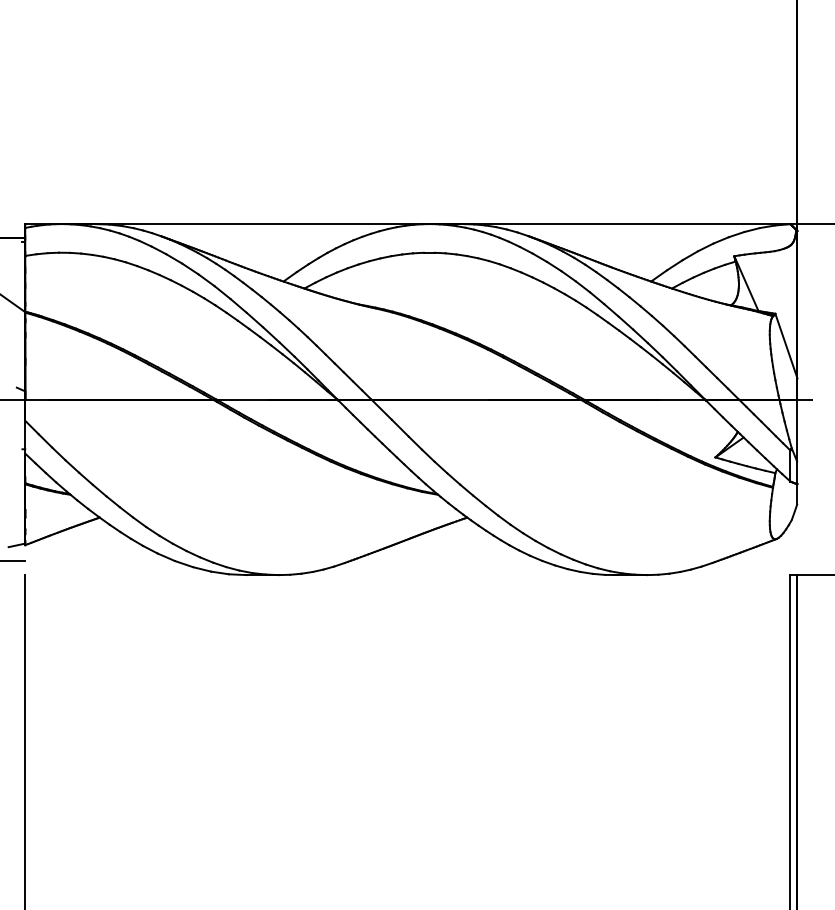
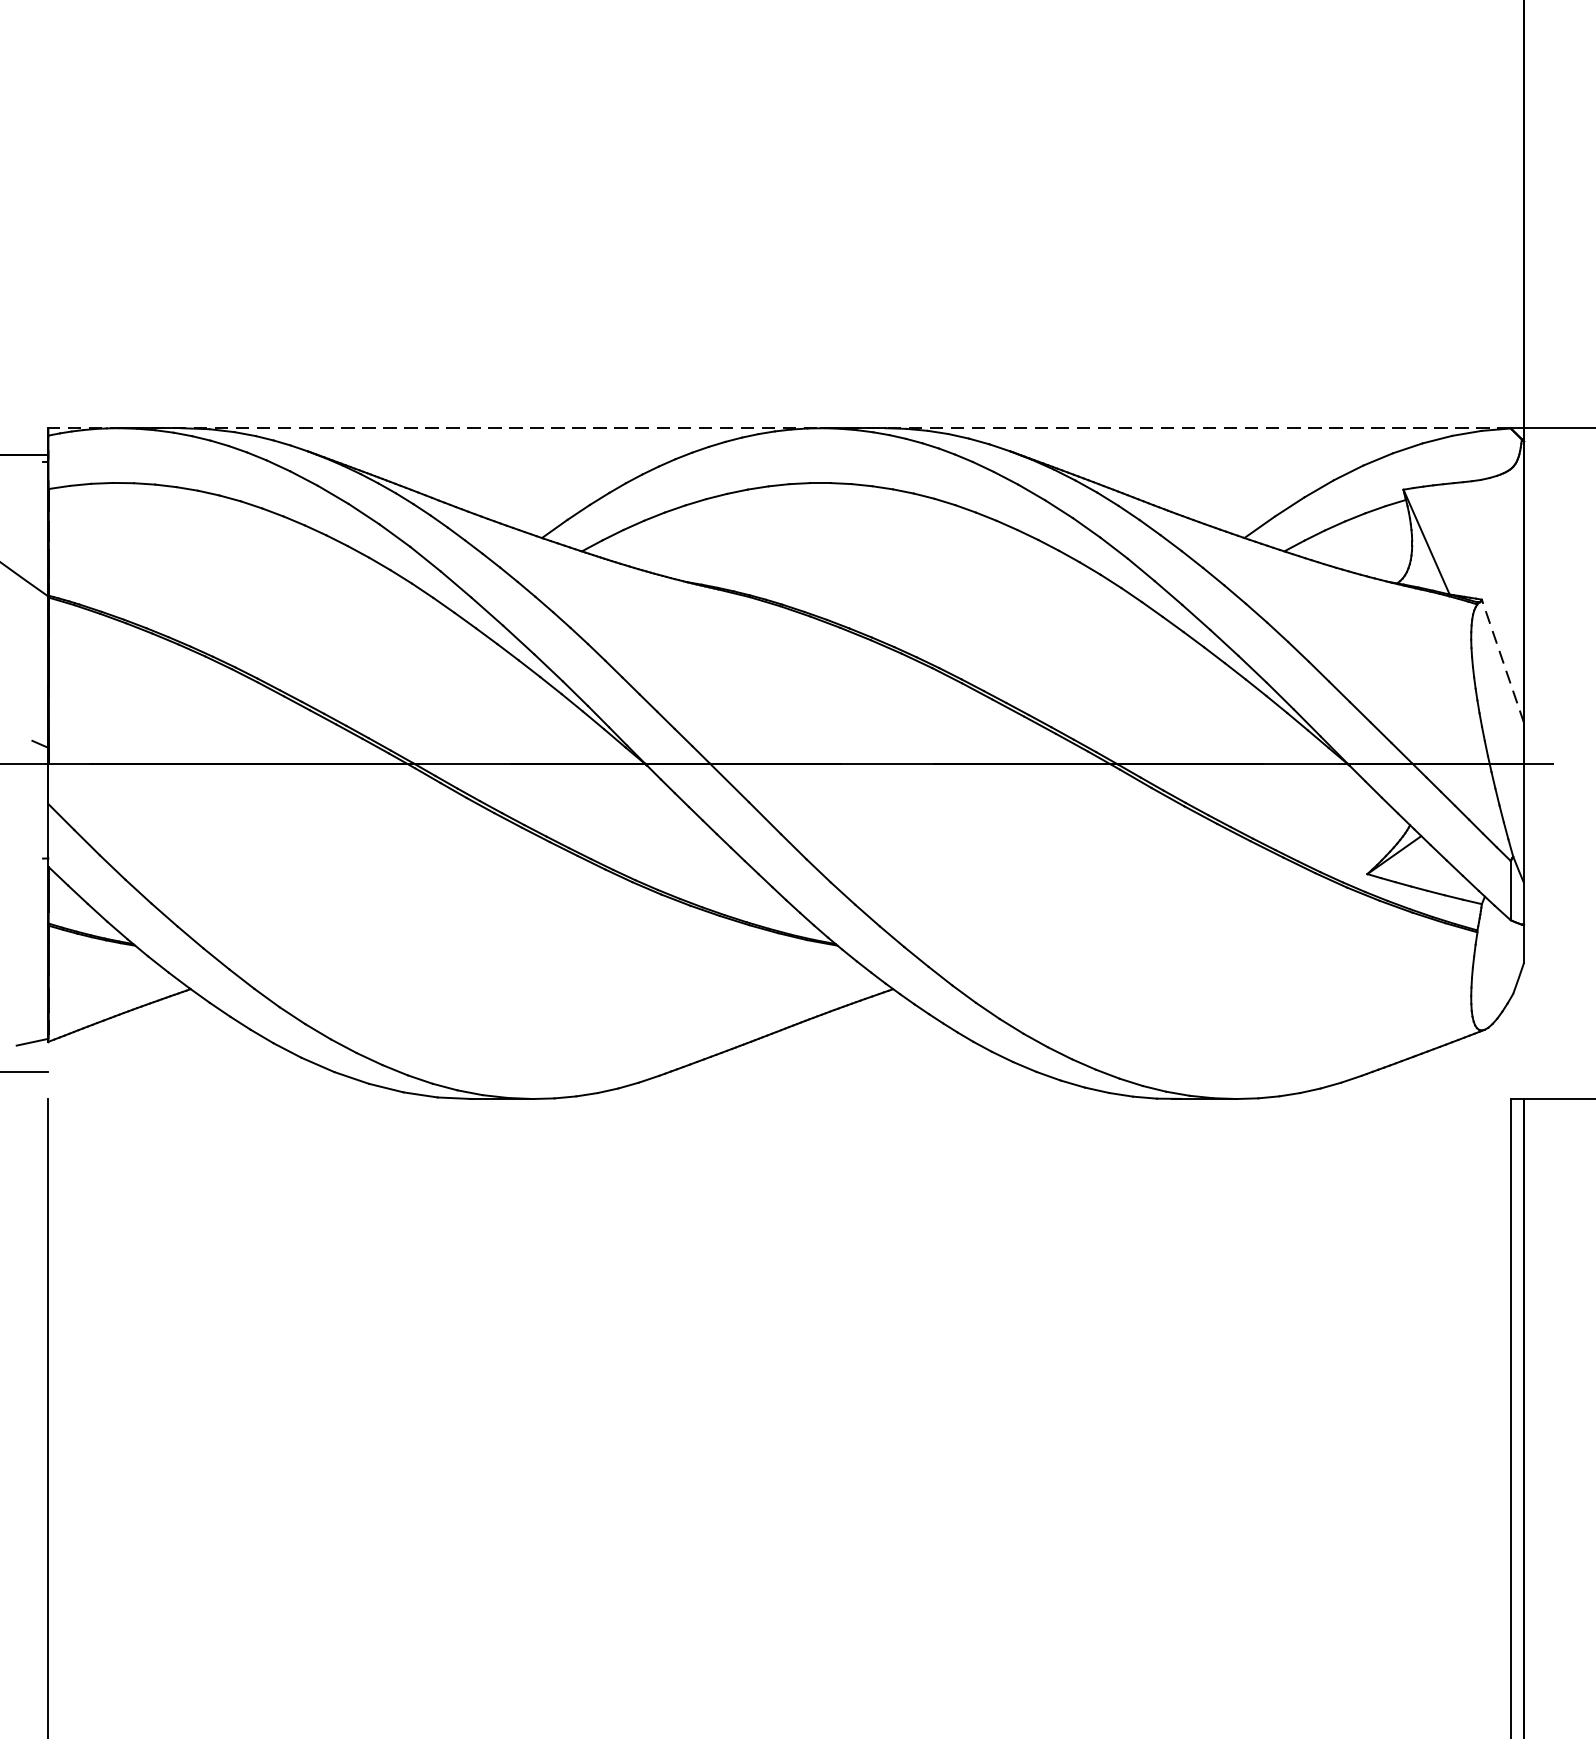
line: (407, 224) -> (778, 429), solid -> dashed
line: (786, 345) -> (1503, 660), solid -> dashed

